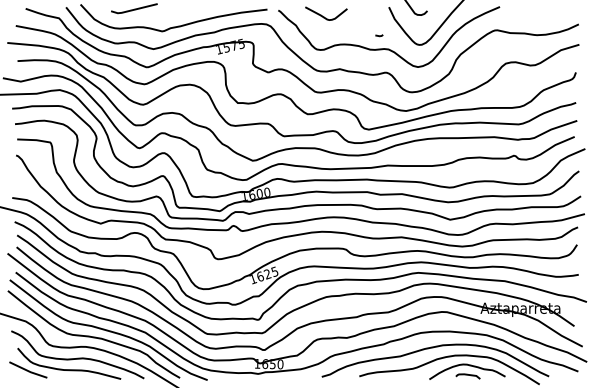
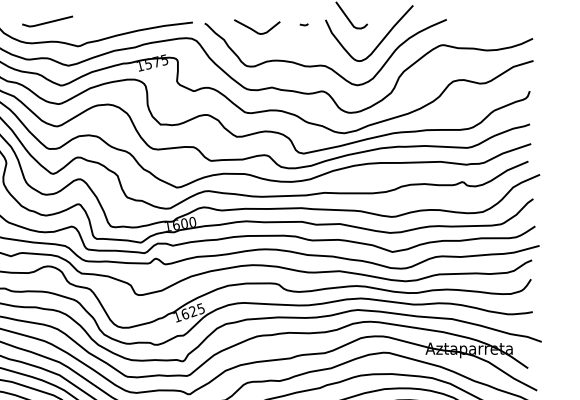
line: (379, 35) -> (304, 24), moved

